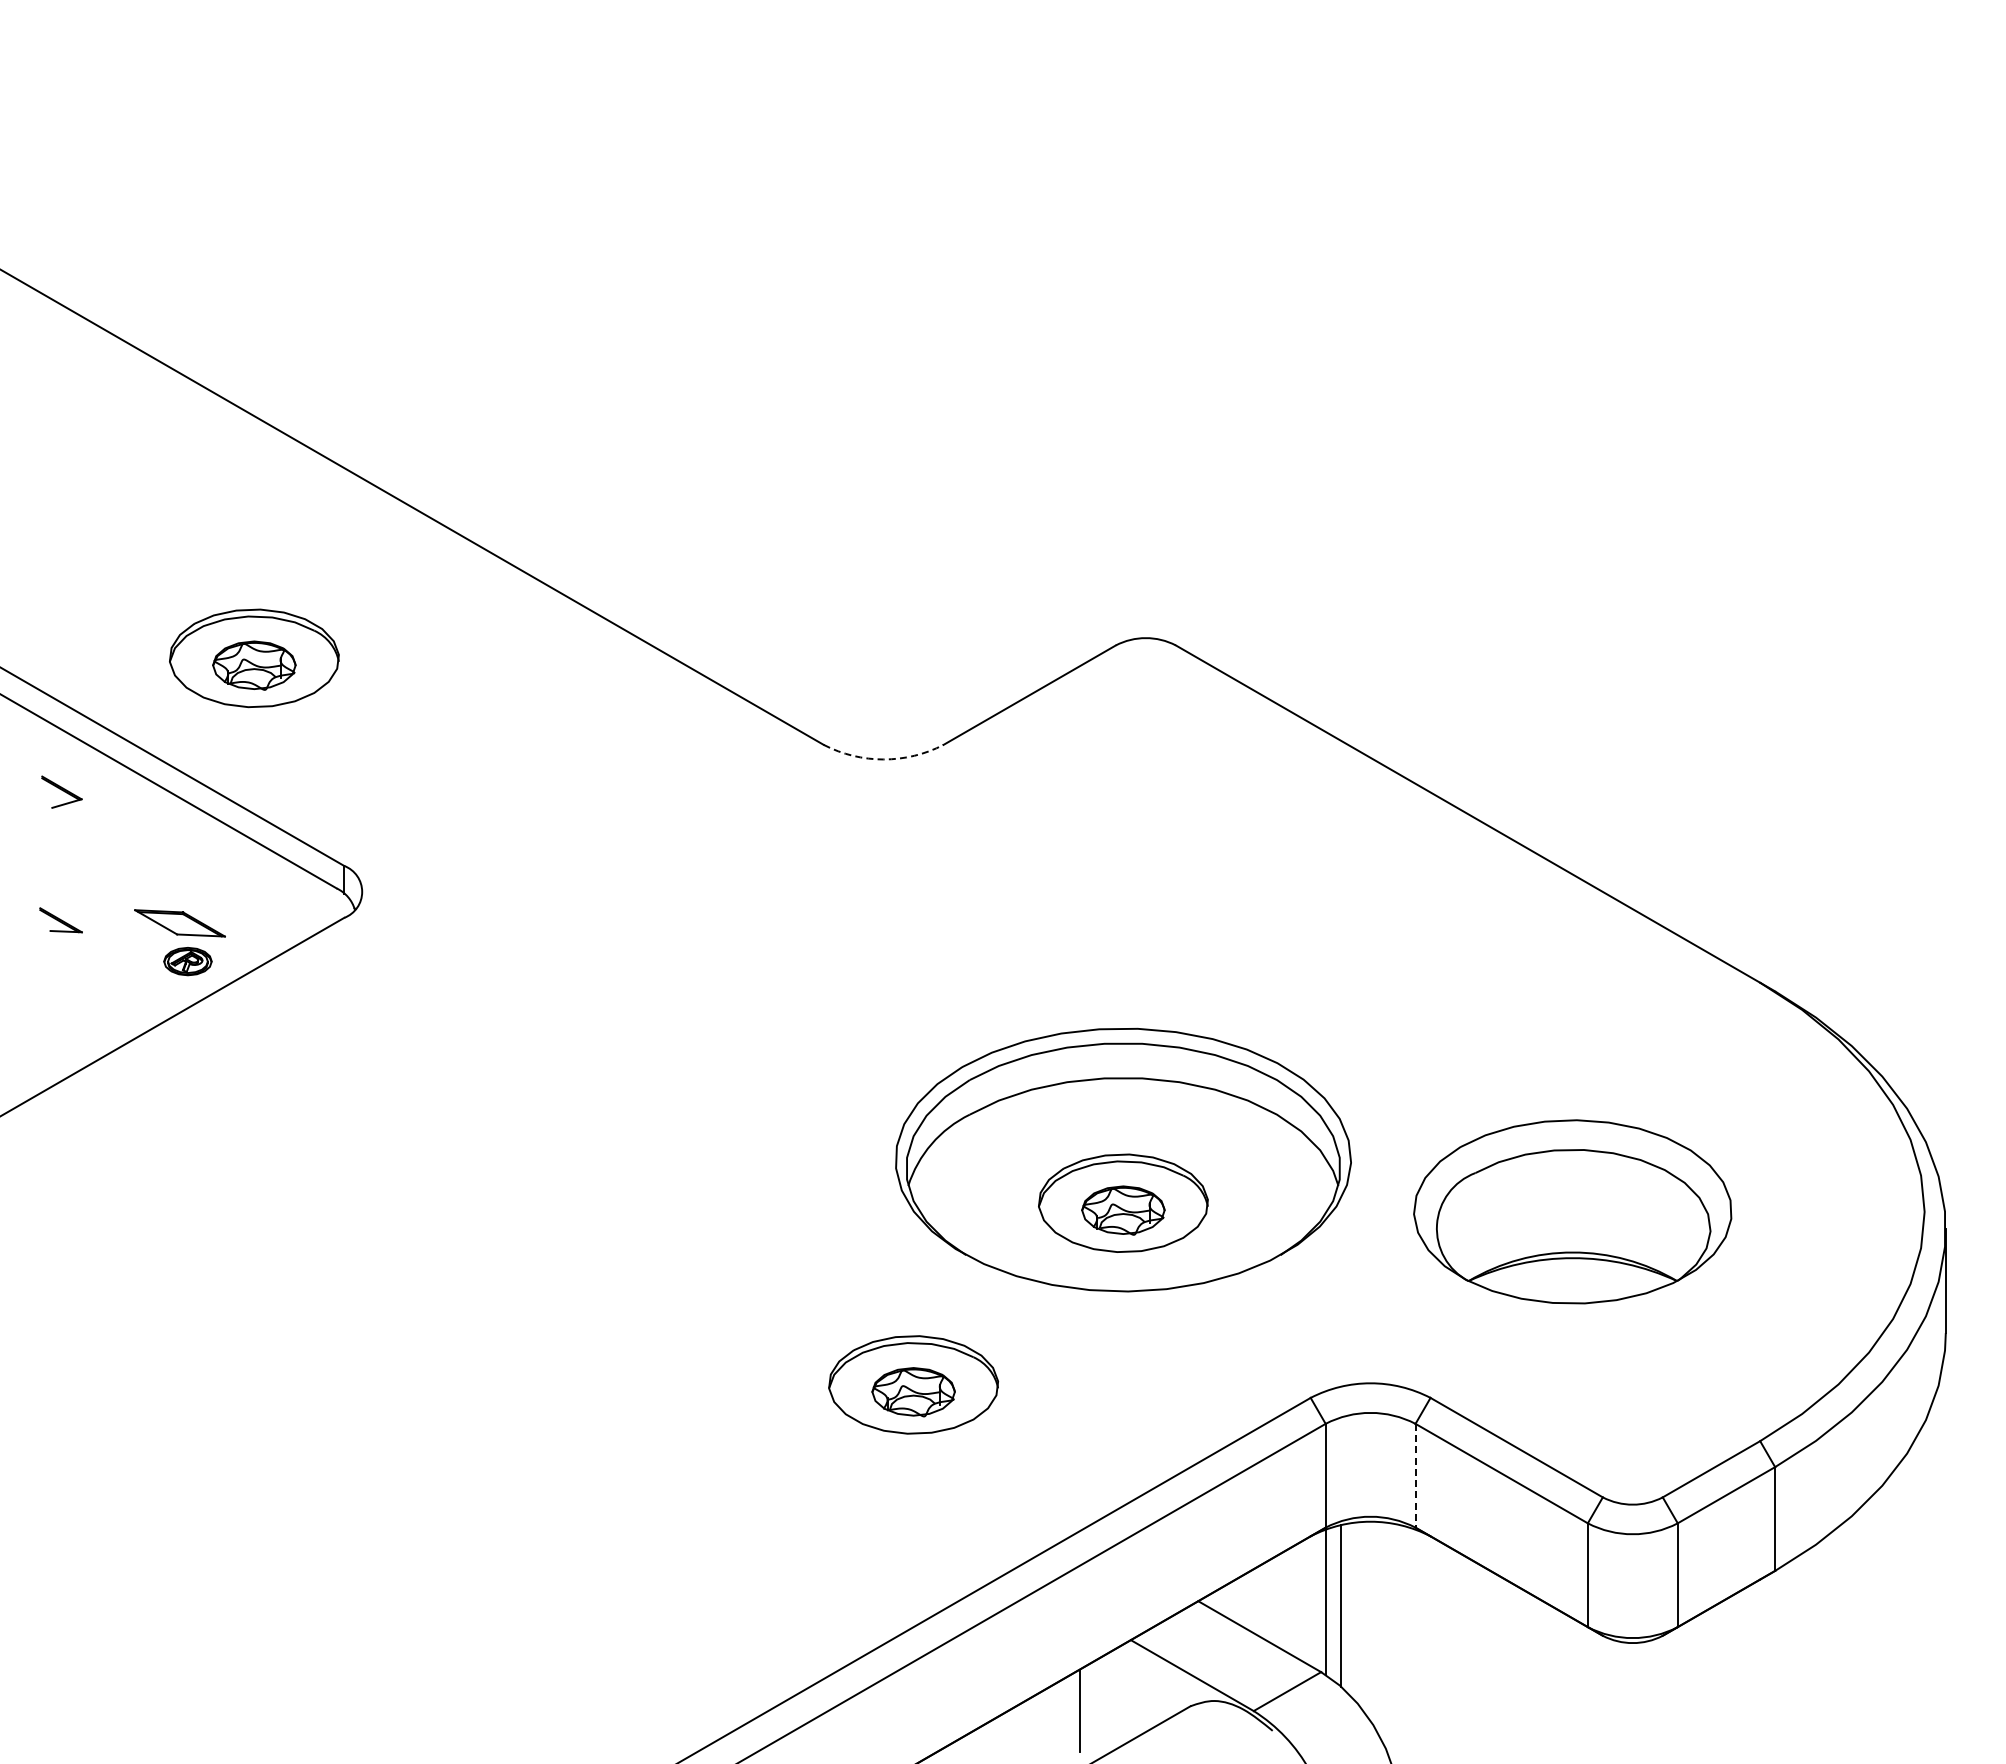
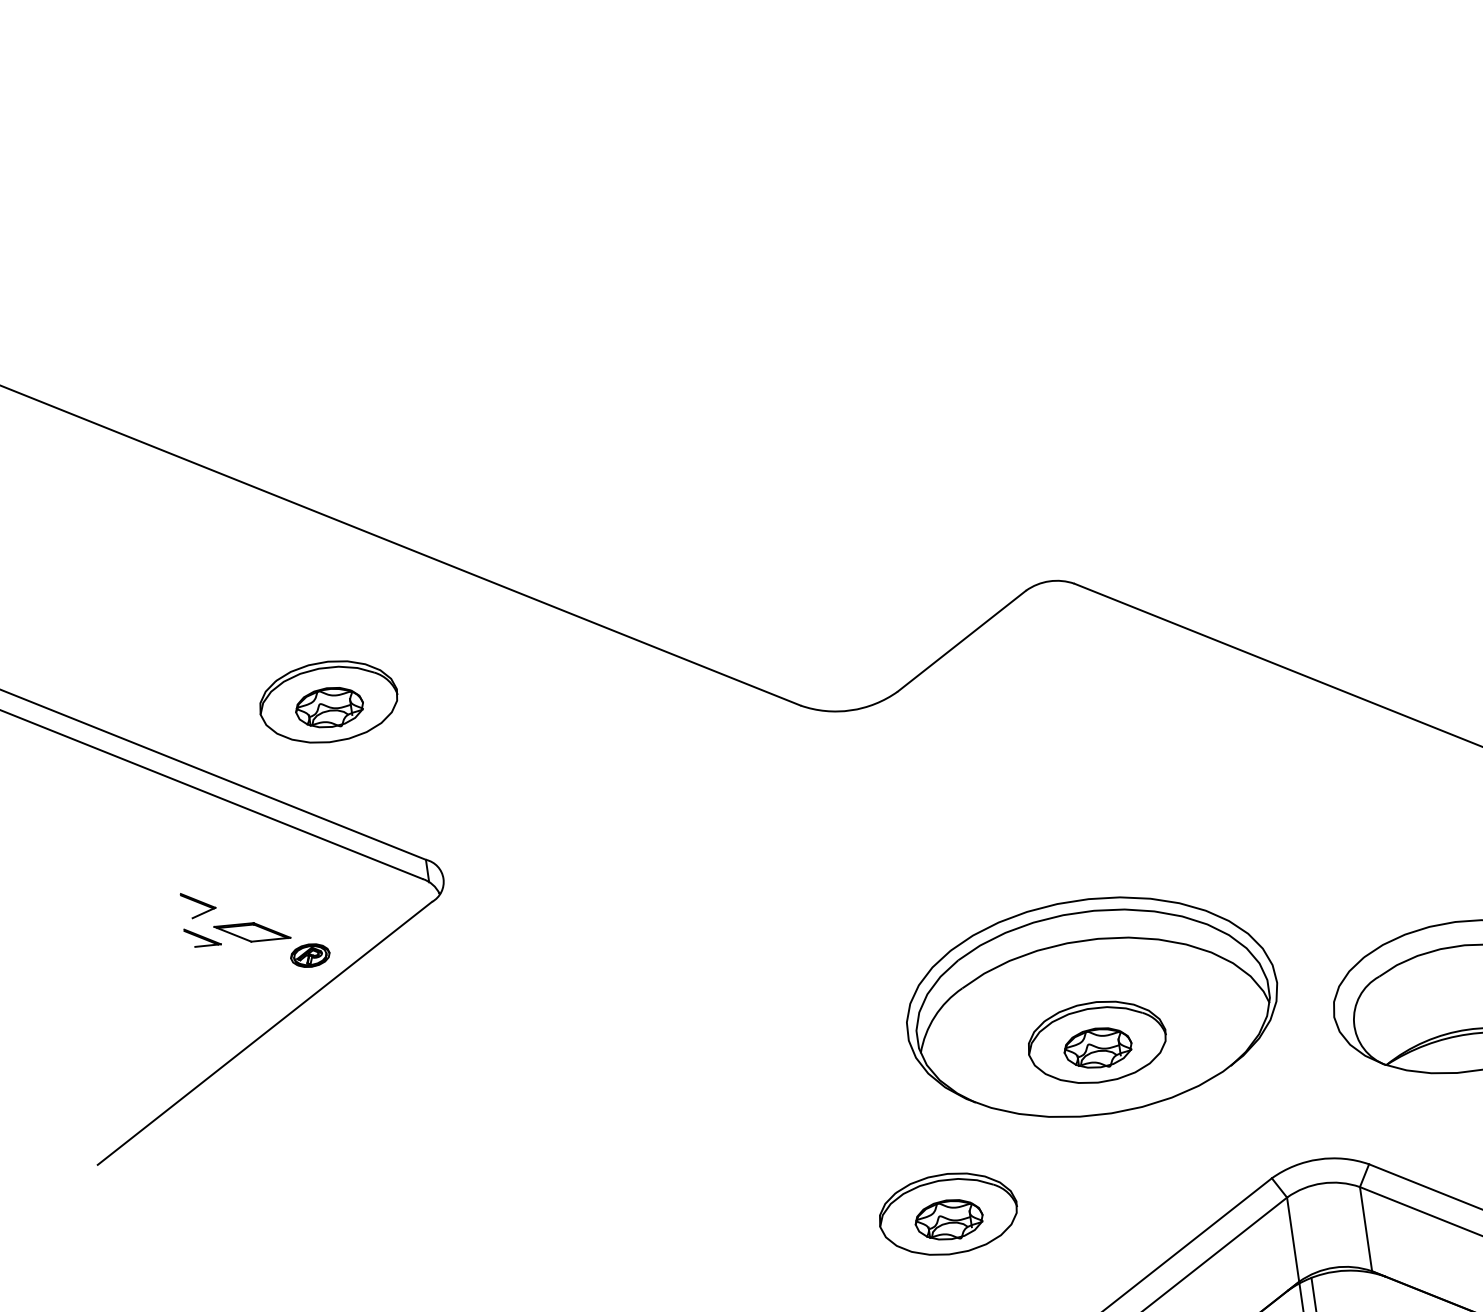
arc: (883, 759) -> (850, 710), dashed -> solid
part: (61, 791) -> (198, 903), moved
part: (179, 923) -> (251, 932), moved
line: (1415, 1475) -> (1365, 1228), dashed -> solid

